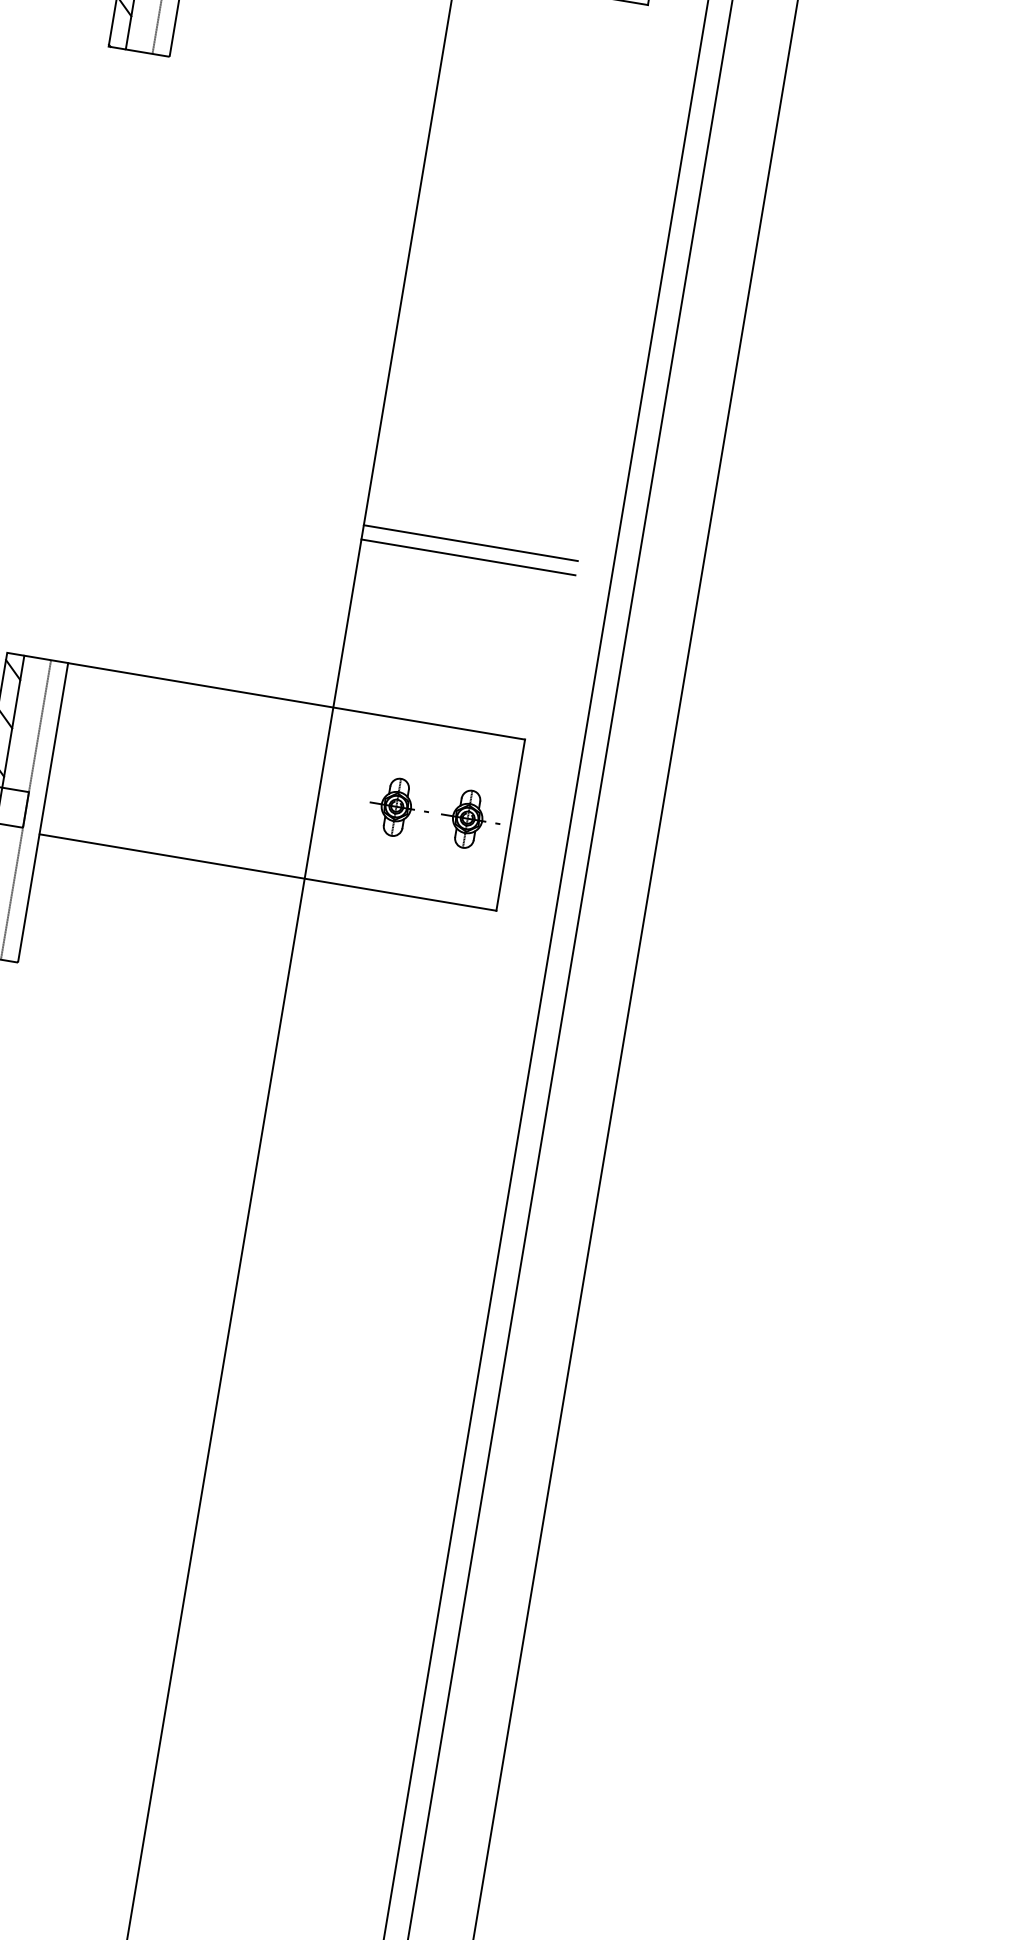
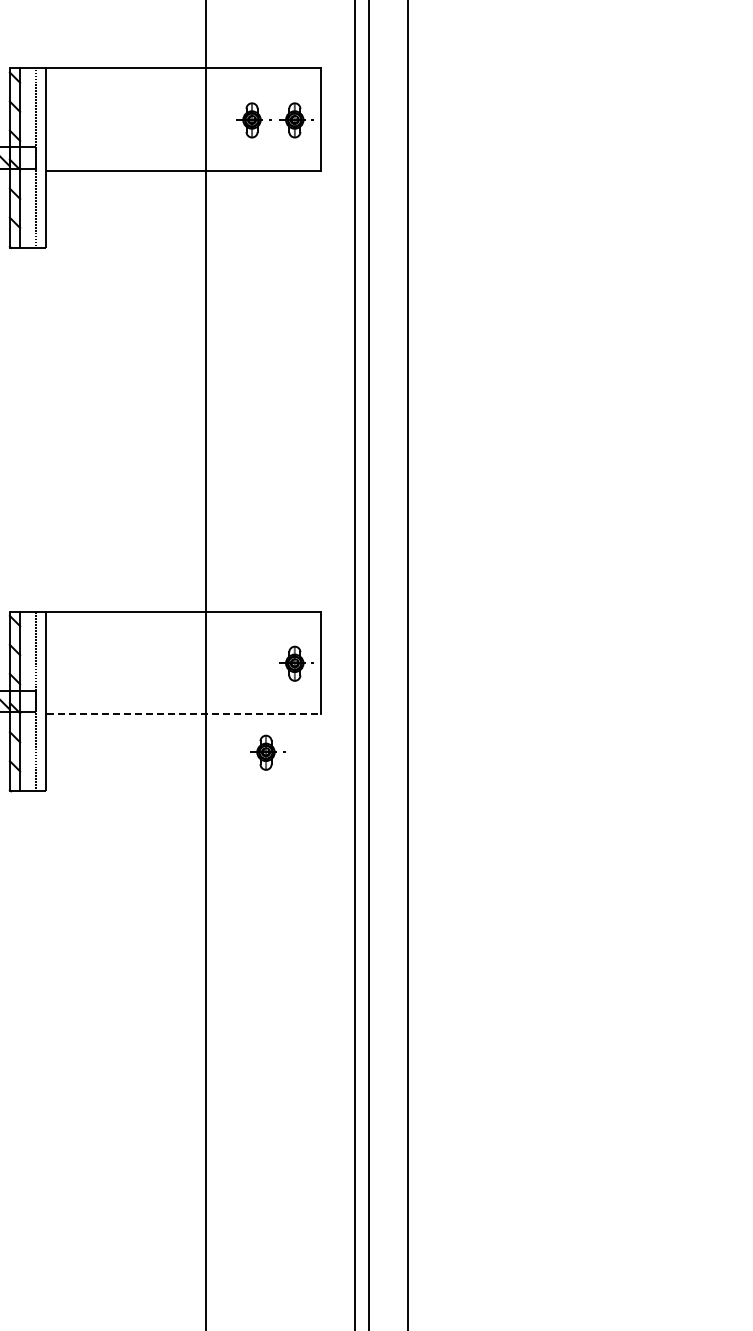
line: (470, 543) -> (269, 502), removed
line: (468, 556) -> (269, 510), removed
part: (398, 807) -> (267, 752), moved
line: (267, 872) -> (183, 714), solid -> dashed

